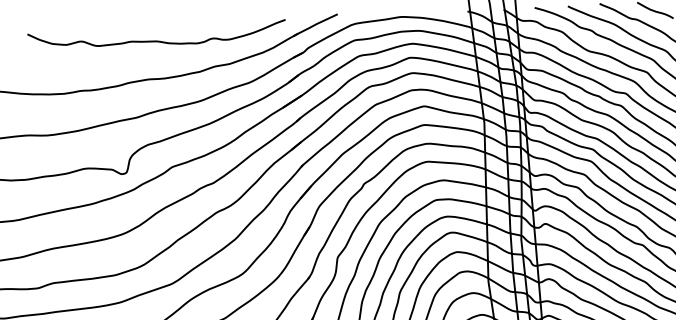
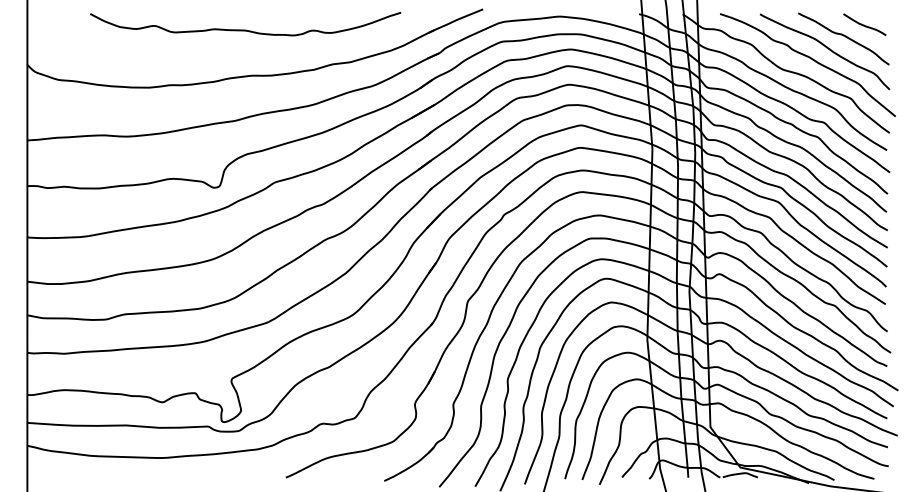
curve: (157, 40) -> (245, 29), moved

